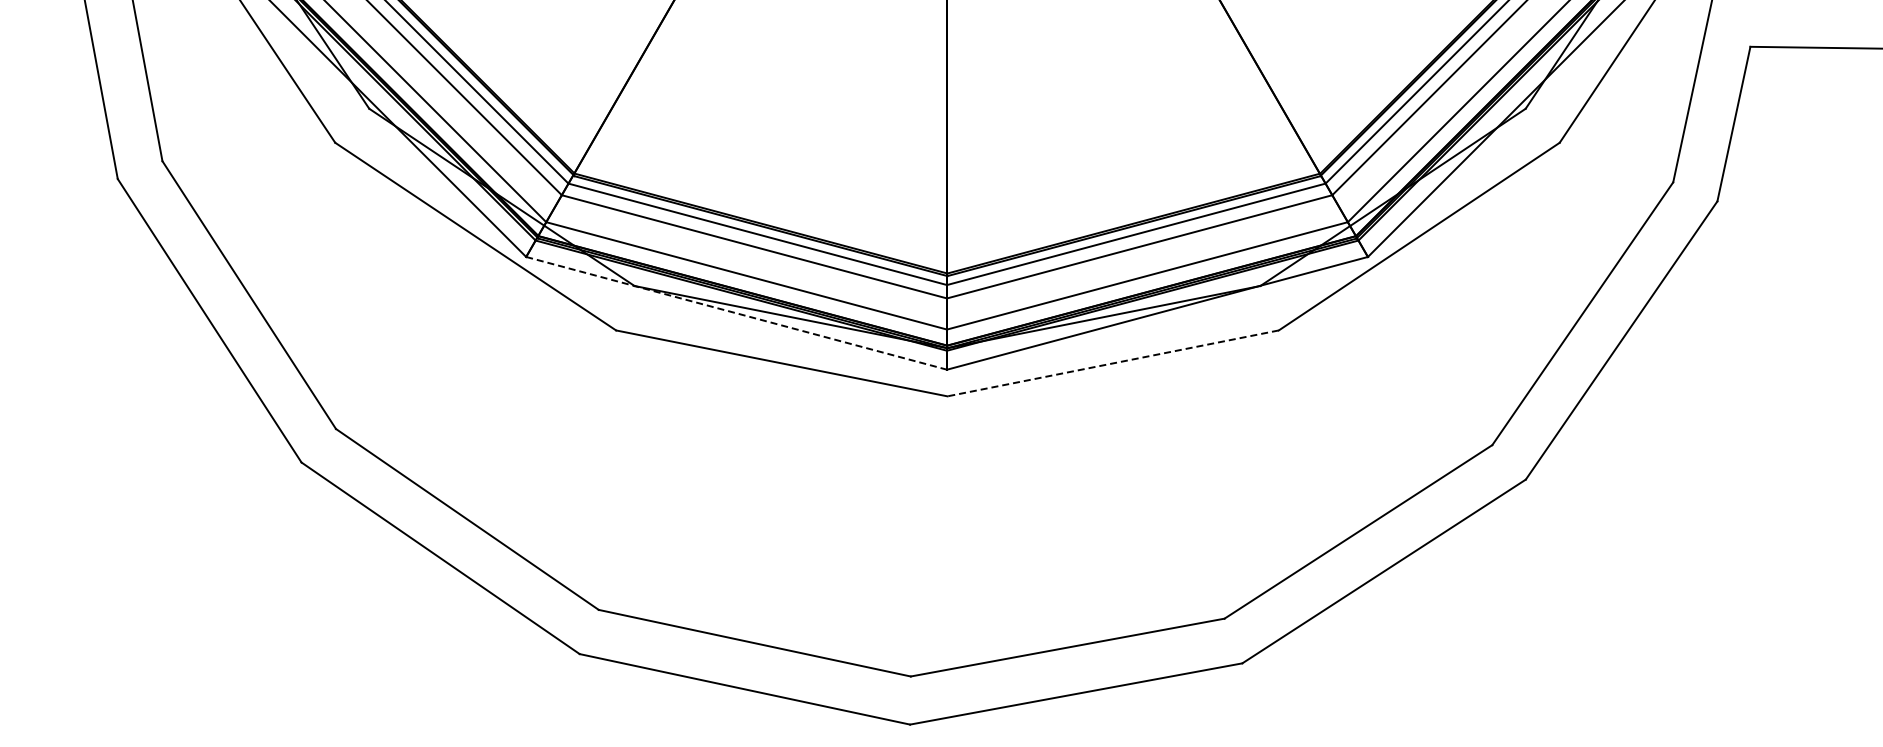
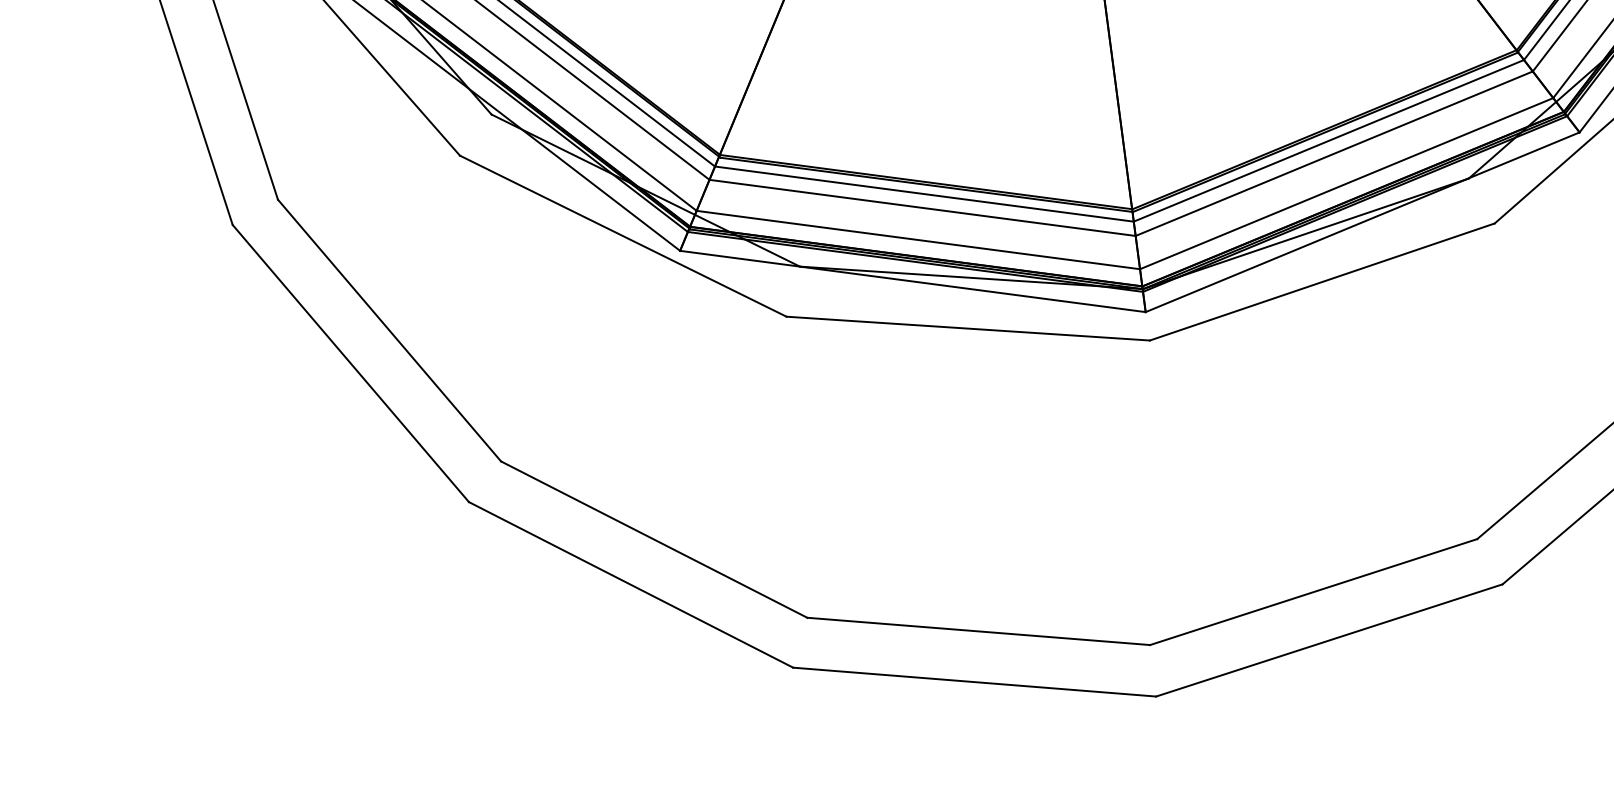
line: (736, 313) -> (912, 281), dashed -> solid
line: (1113, 363) -> (1322, 282), dashed -> solid

